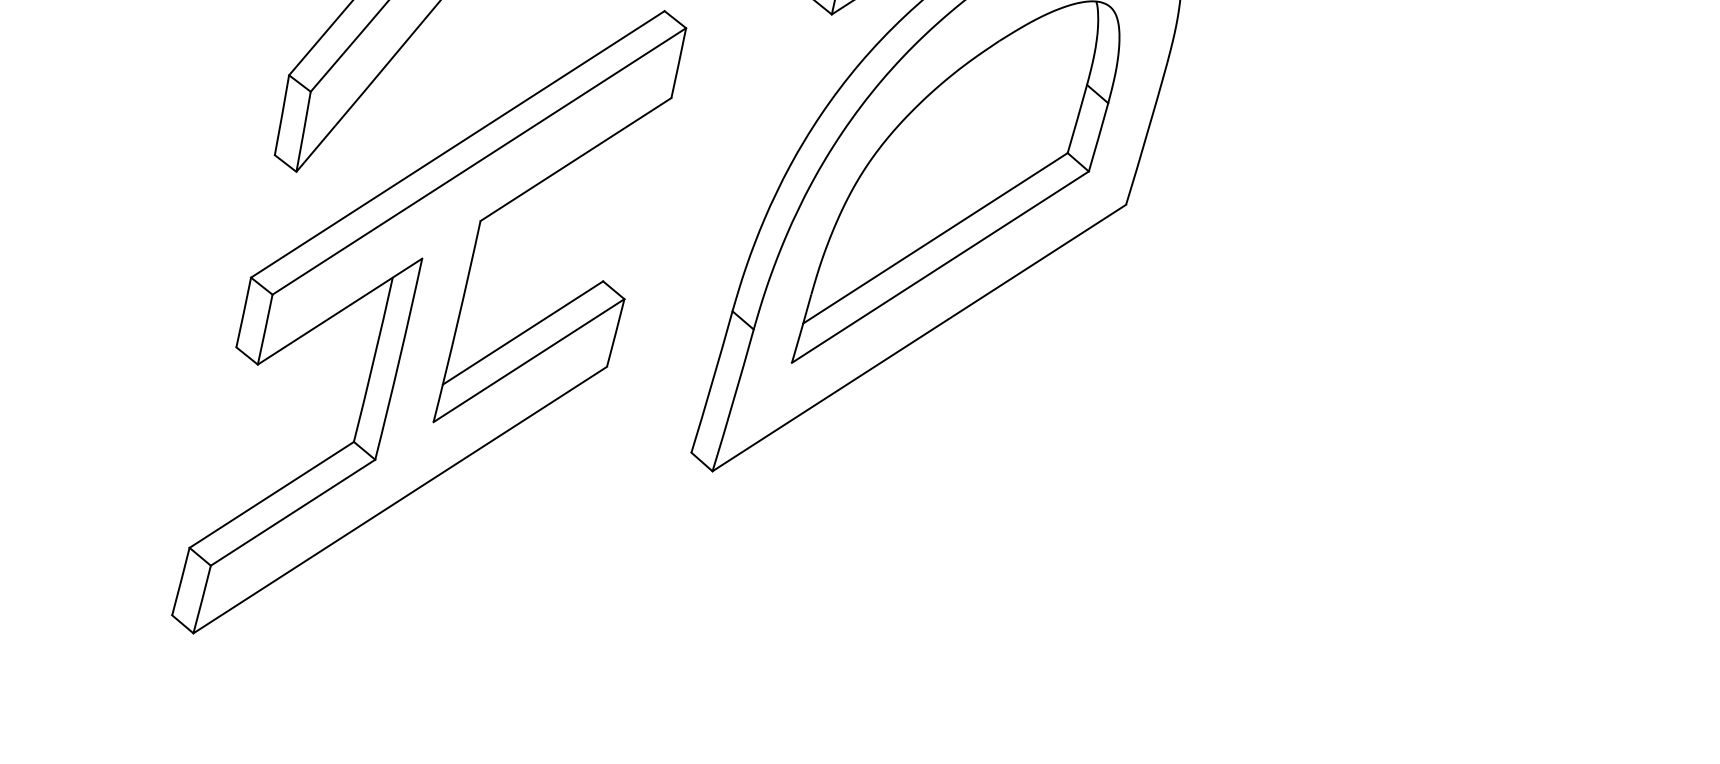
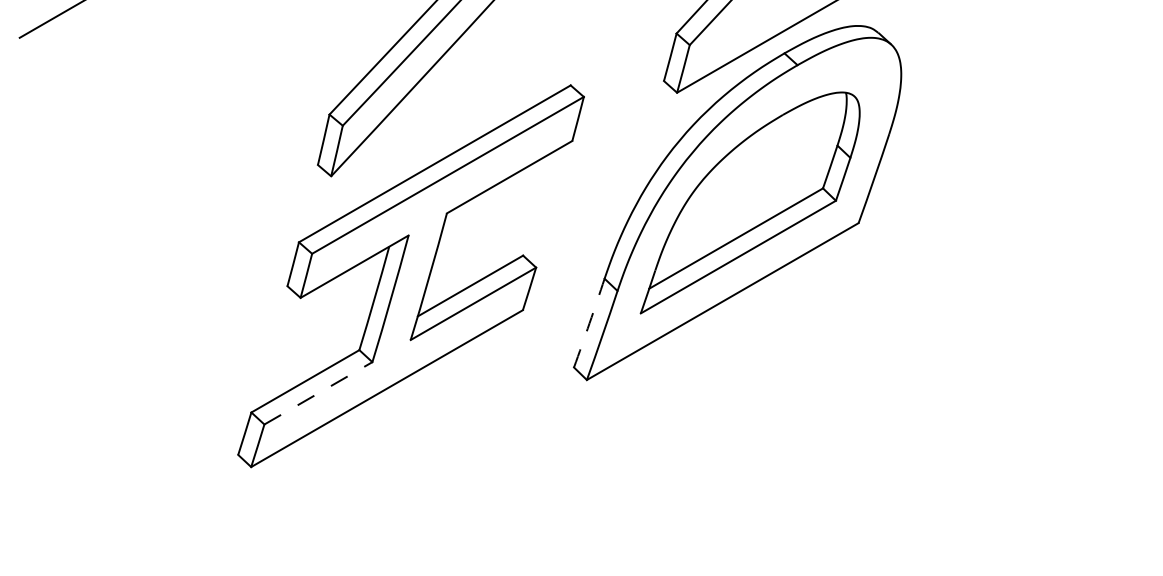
arc: (712, 382) -> (589, 323), solid -> dashed
line: (293, 512) -> (318, 393), solid -> dashed

